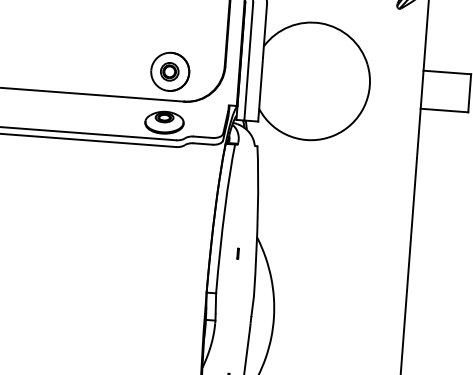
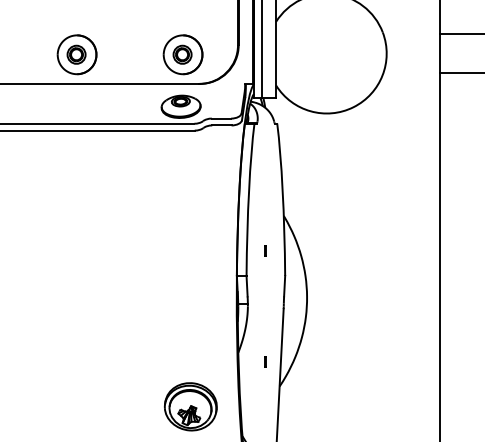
part: (65, 63) -> (76, 54), added
line: (237, 253) -> (265, 250), moved

